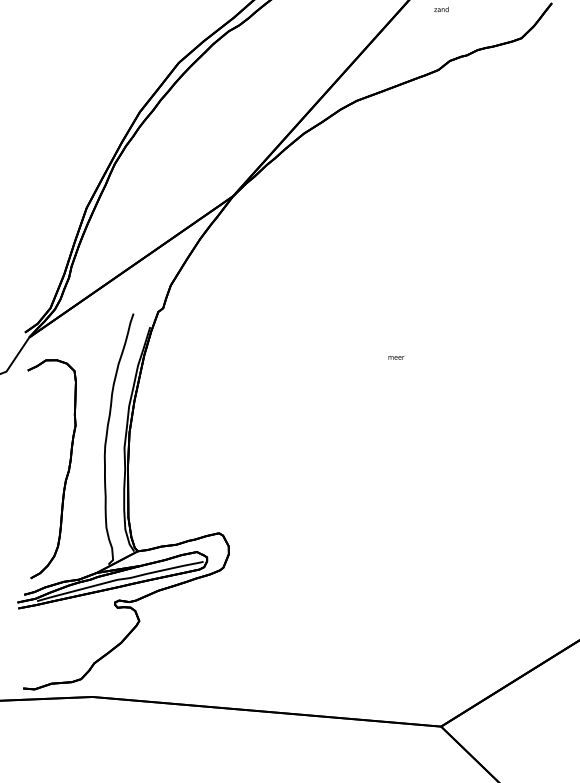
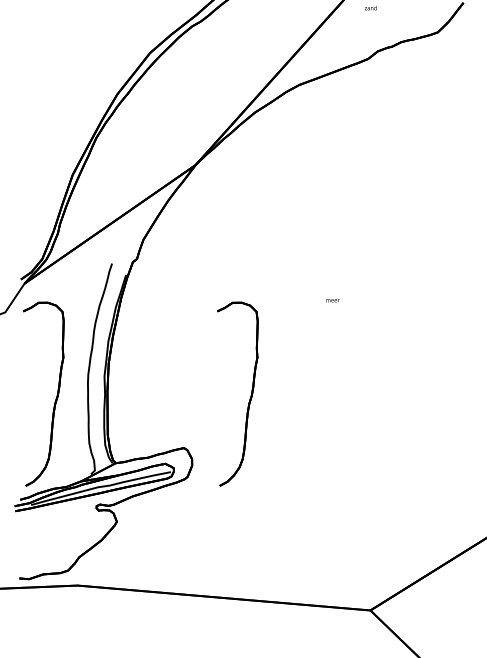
part: (297, 474) -> (249, 398), added

